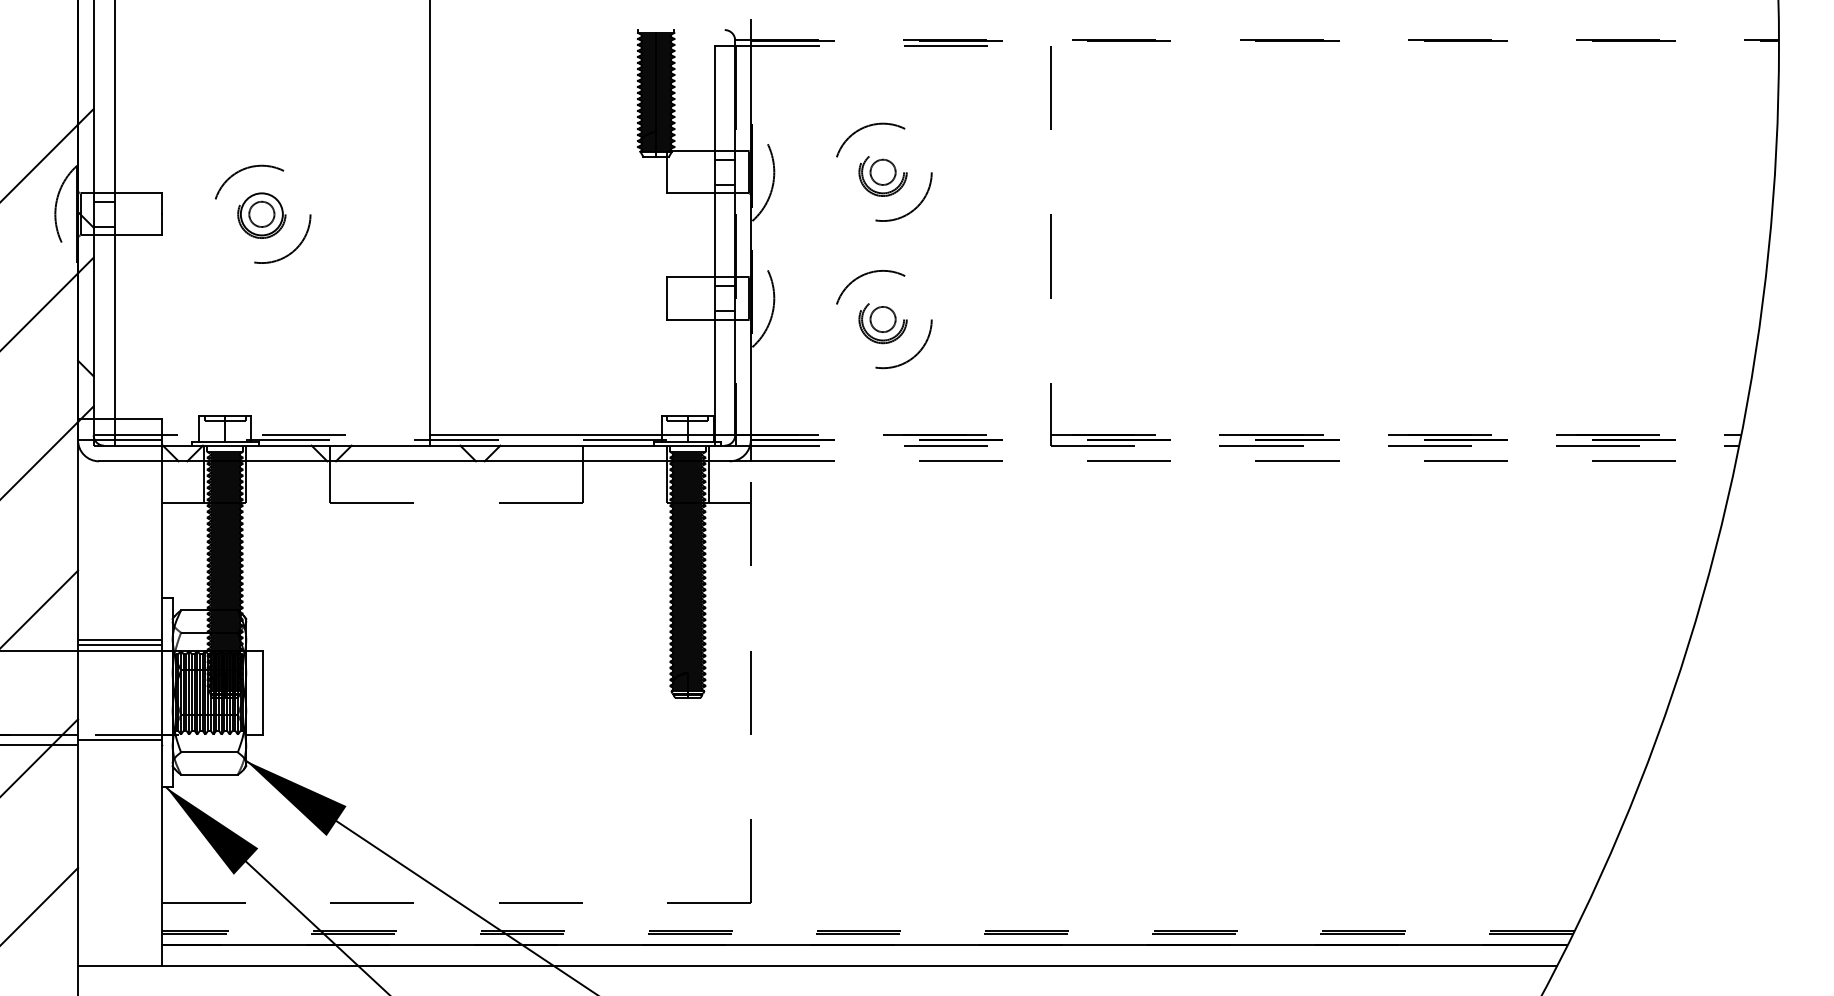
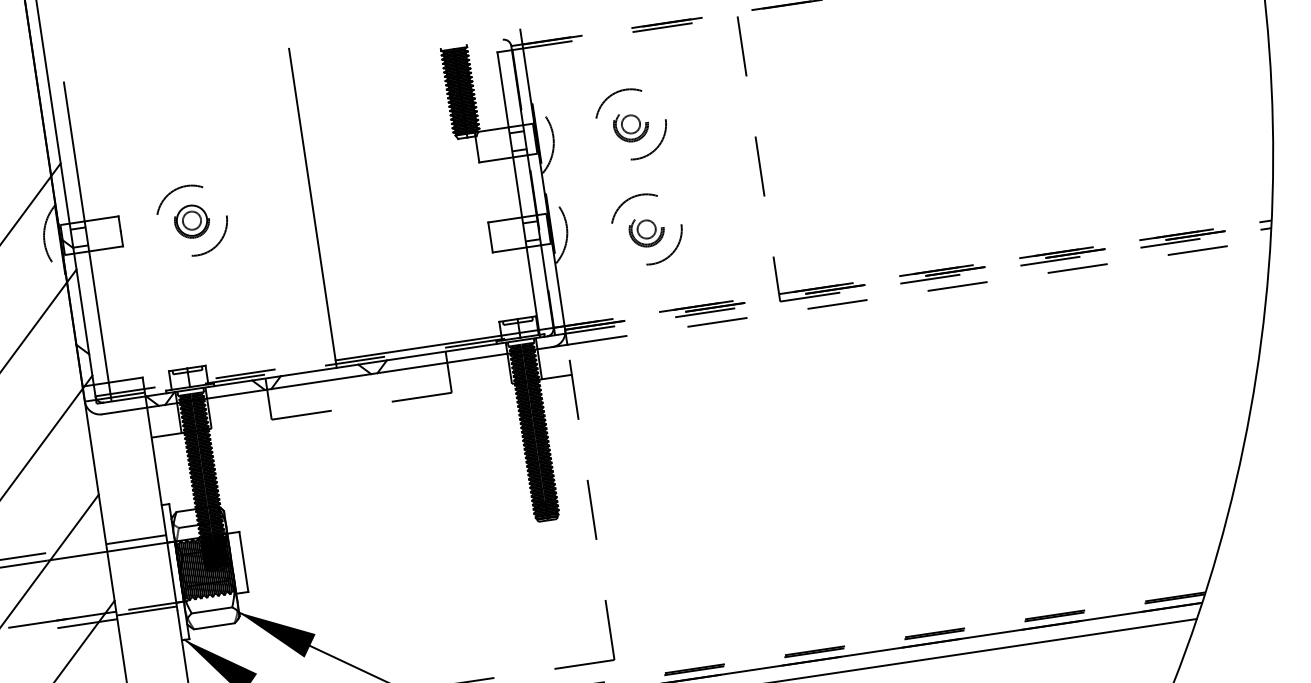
line: (120, 645) -> (137, 543), removed

